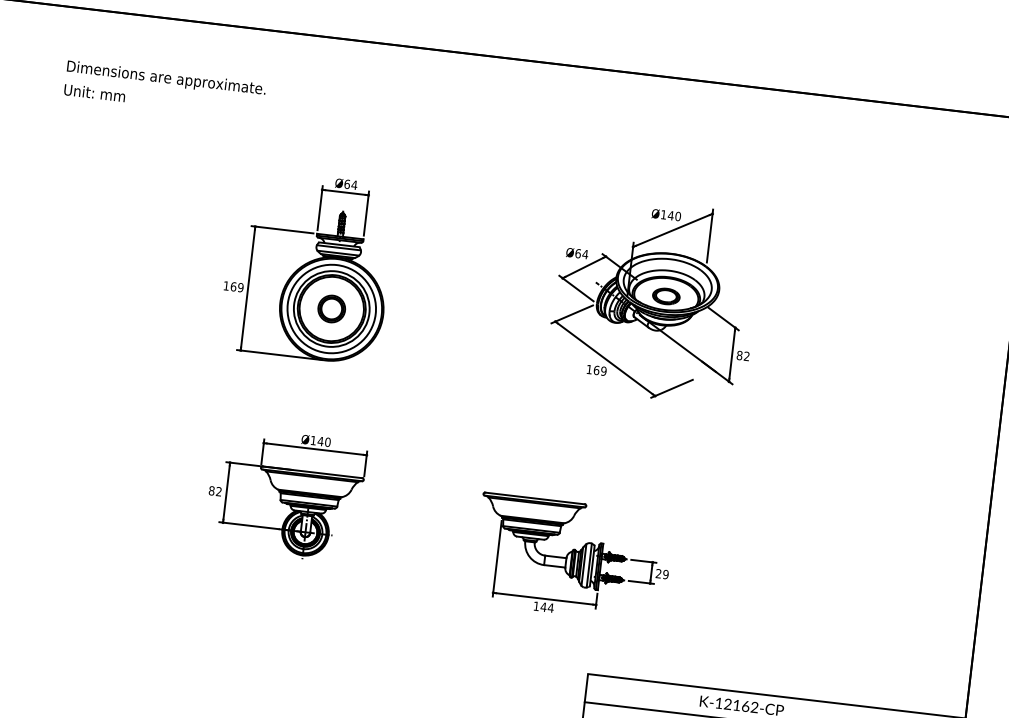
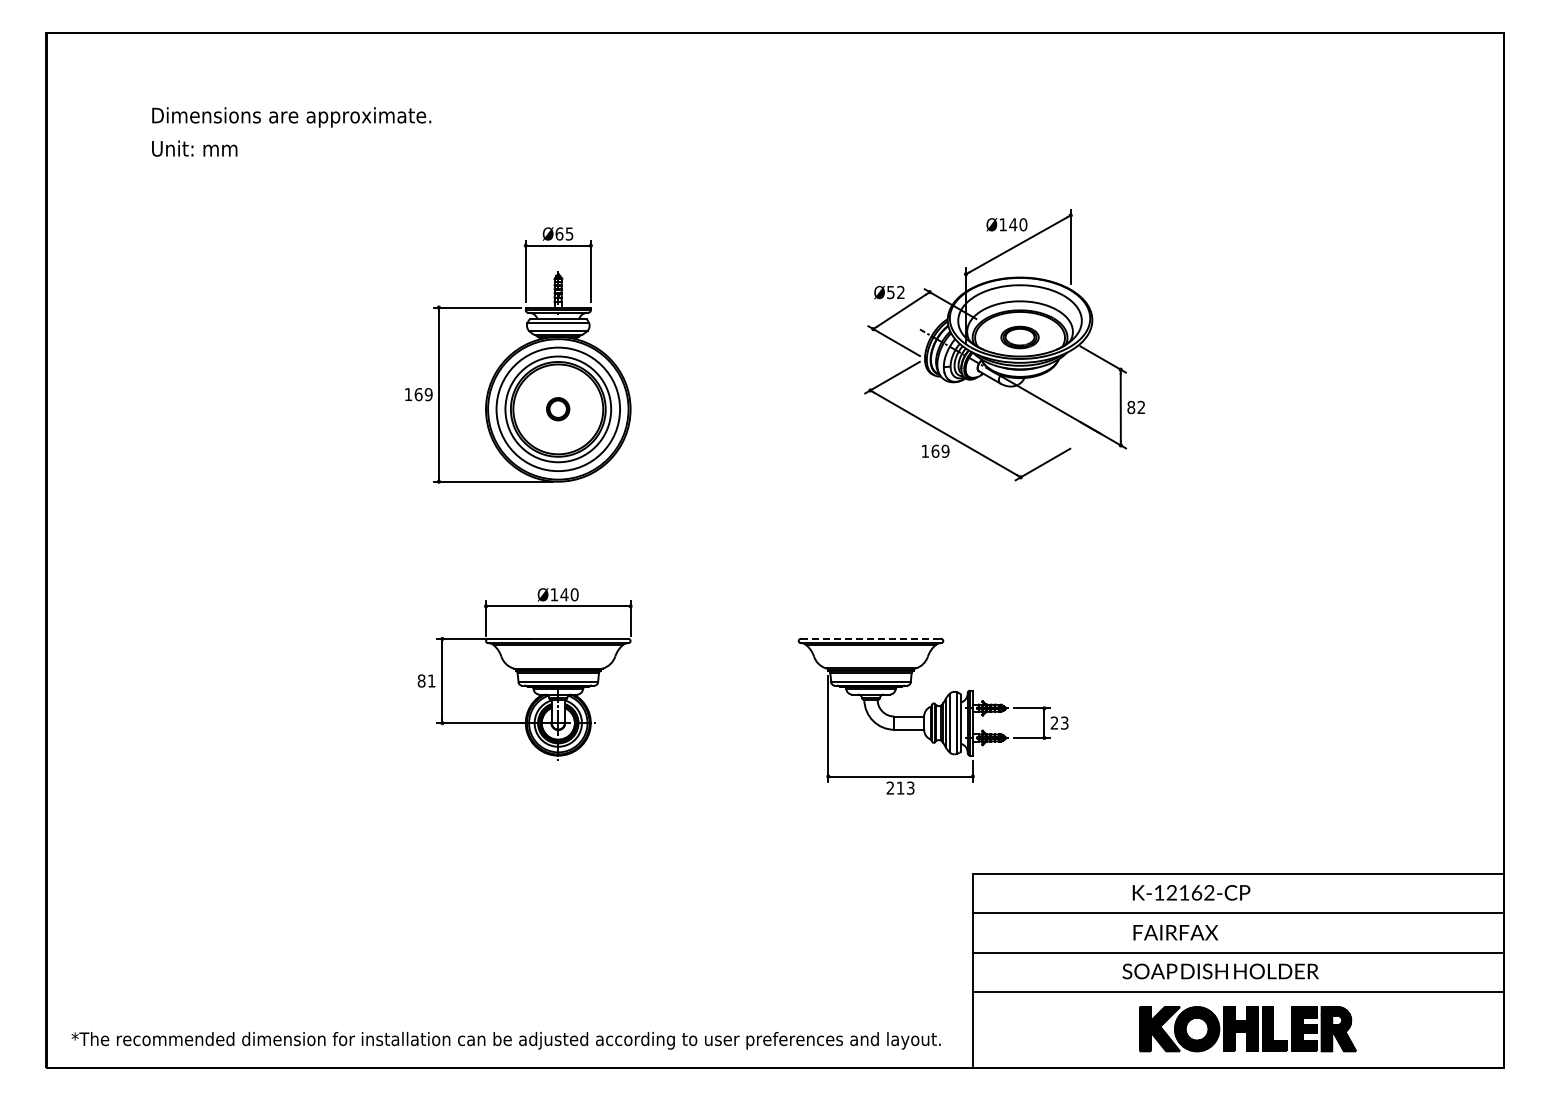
text: (354, 184) -> (569, 233), Ø64 -> Ø65
text: (582, 254) -> (896, 292), Ø64 -> Ø52
part: (331, 308) -> (557, 408), size x0.6
text: (218, 491) -> (431, 680), 82 -> 81
line: (535, 498) -> (871, 638), solid -> dashed
text: (665, 574) -> (1064, 722), 29 -> 23
text: (543, 606) -> (900, 787), 144 -> 213

